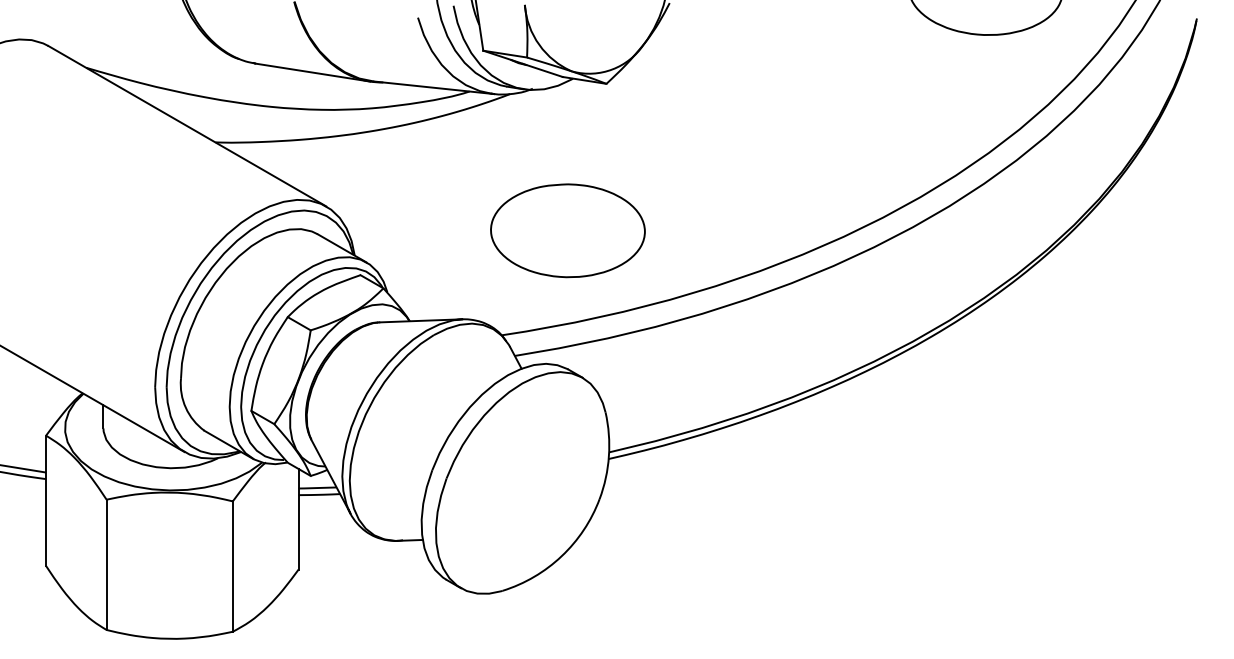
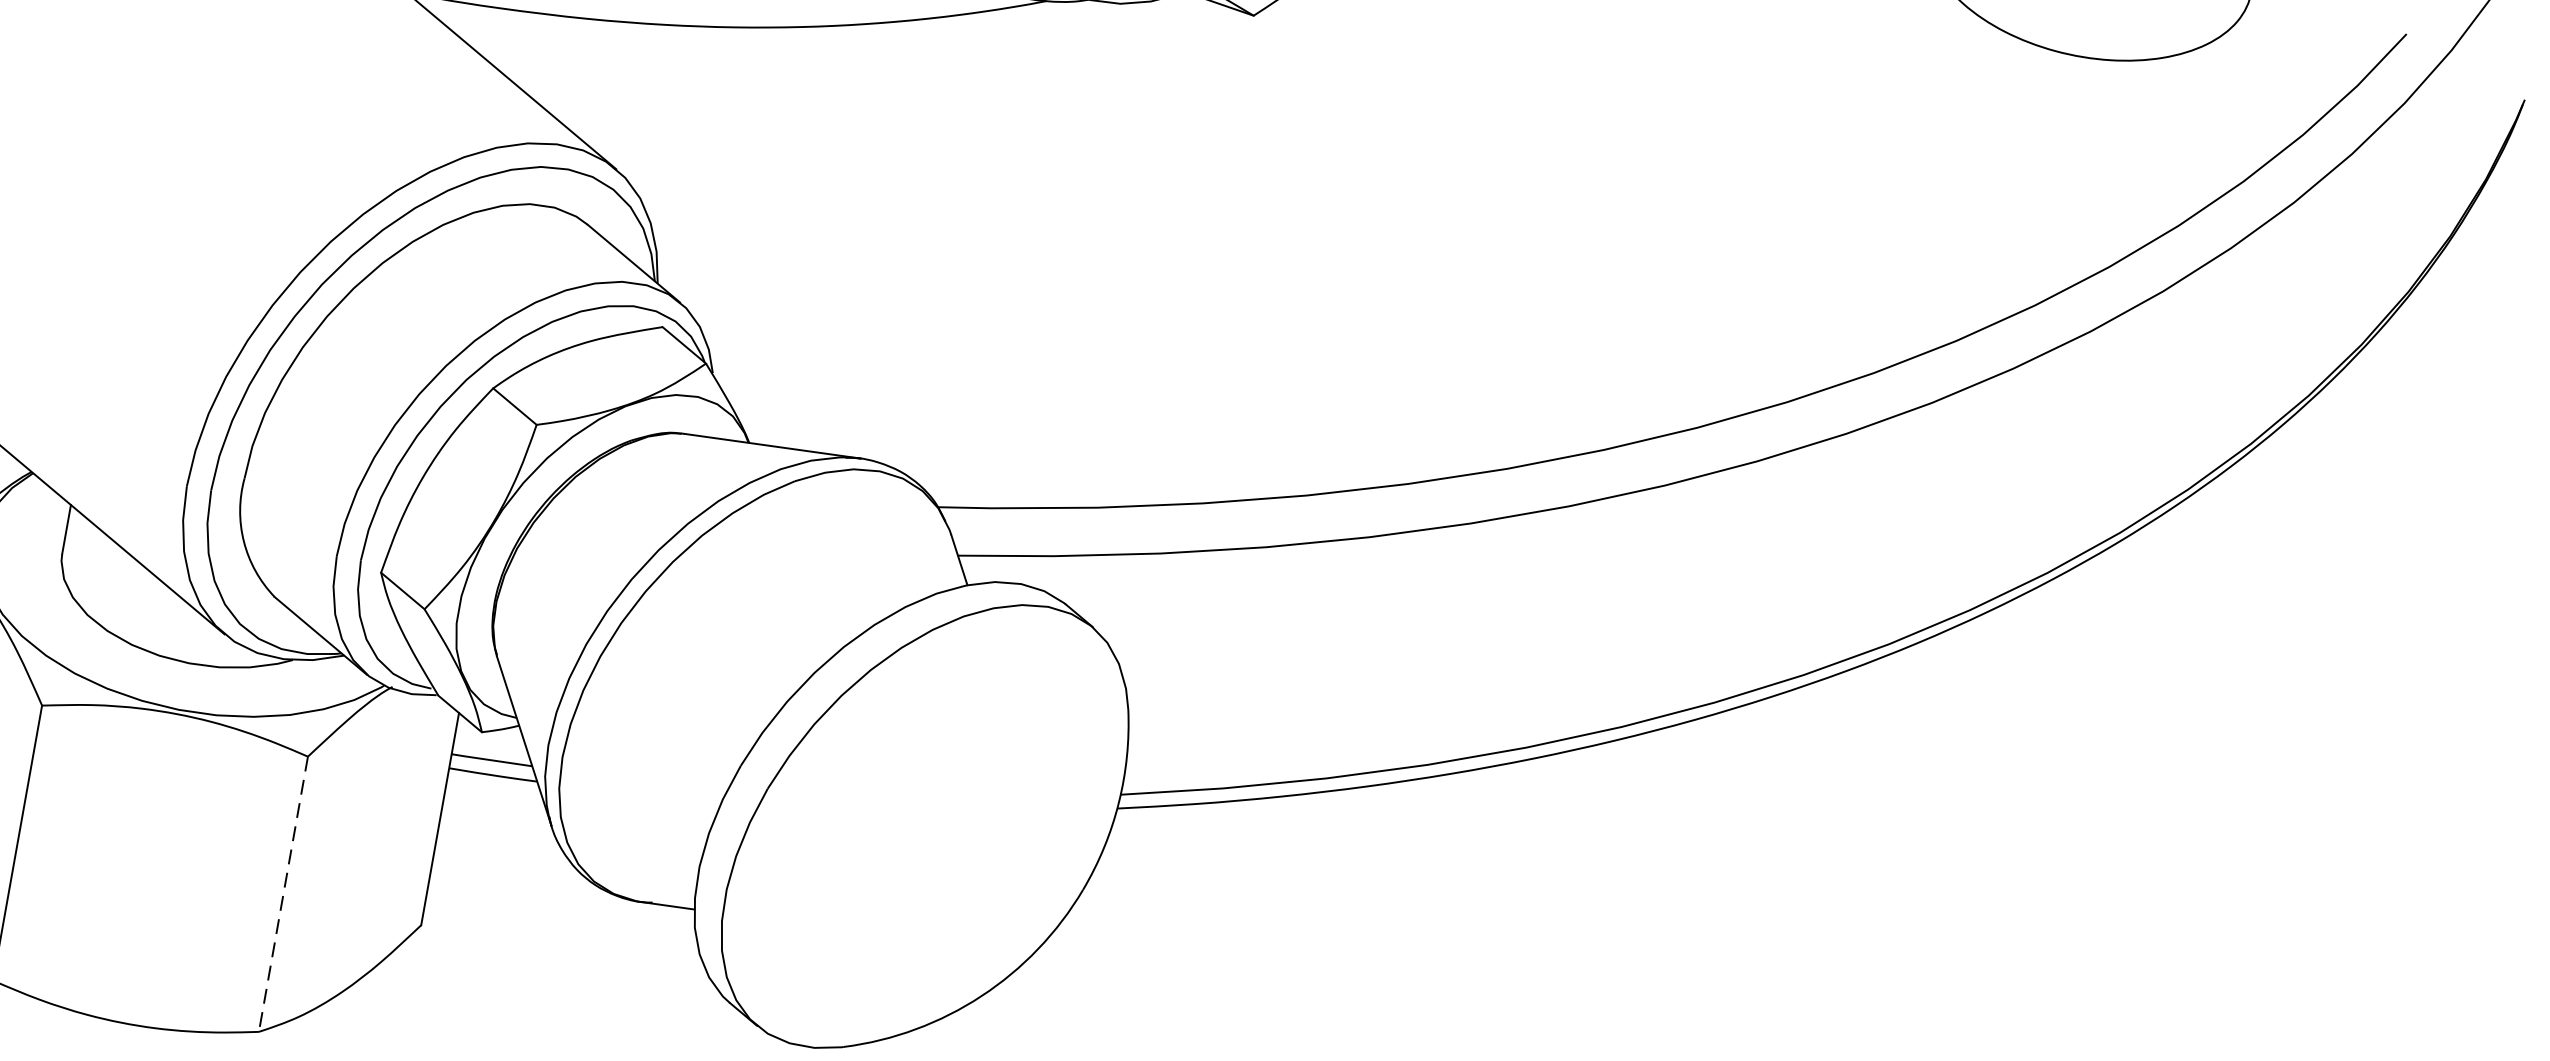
part: (567, 230) -> (1116, 310), removed
line: (232, 567) -> (282, 896), solid -> dashed

